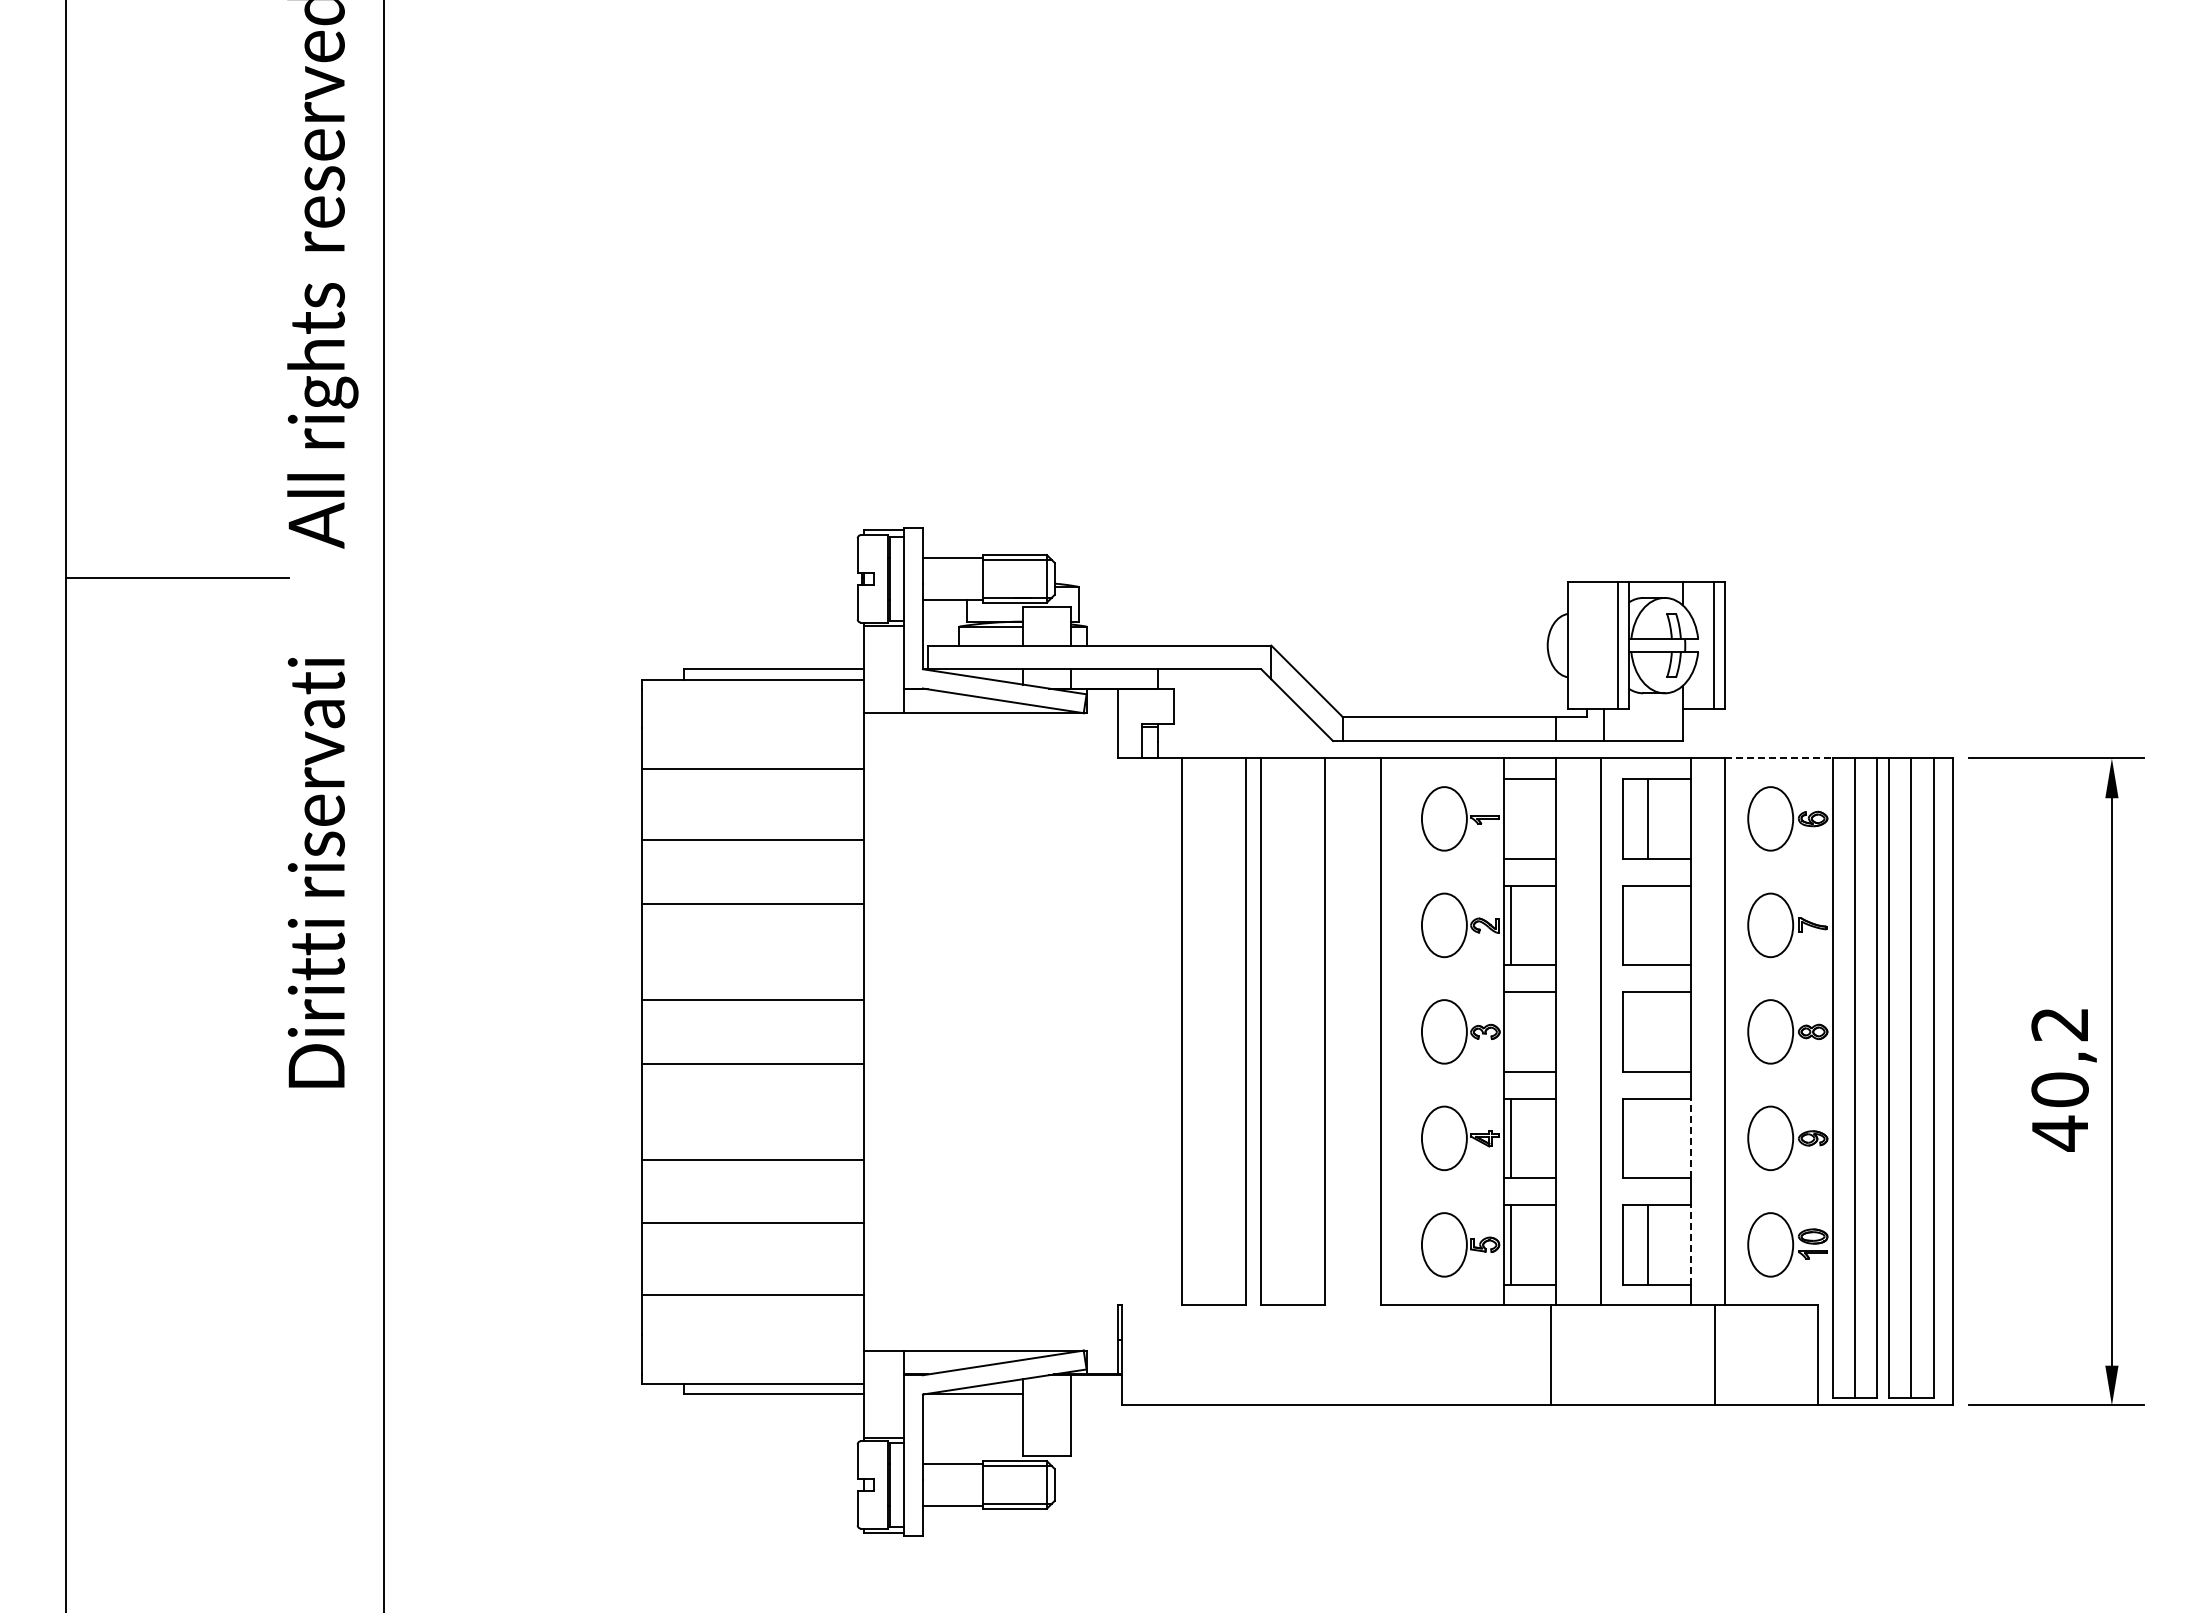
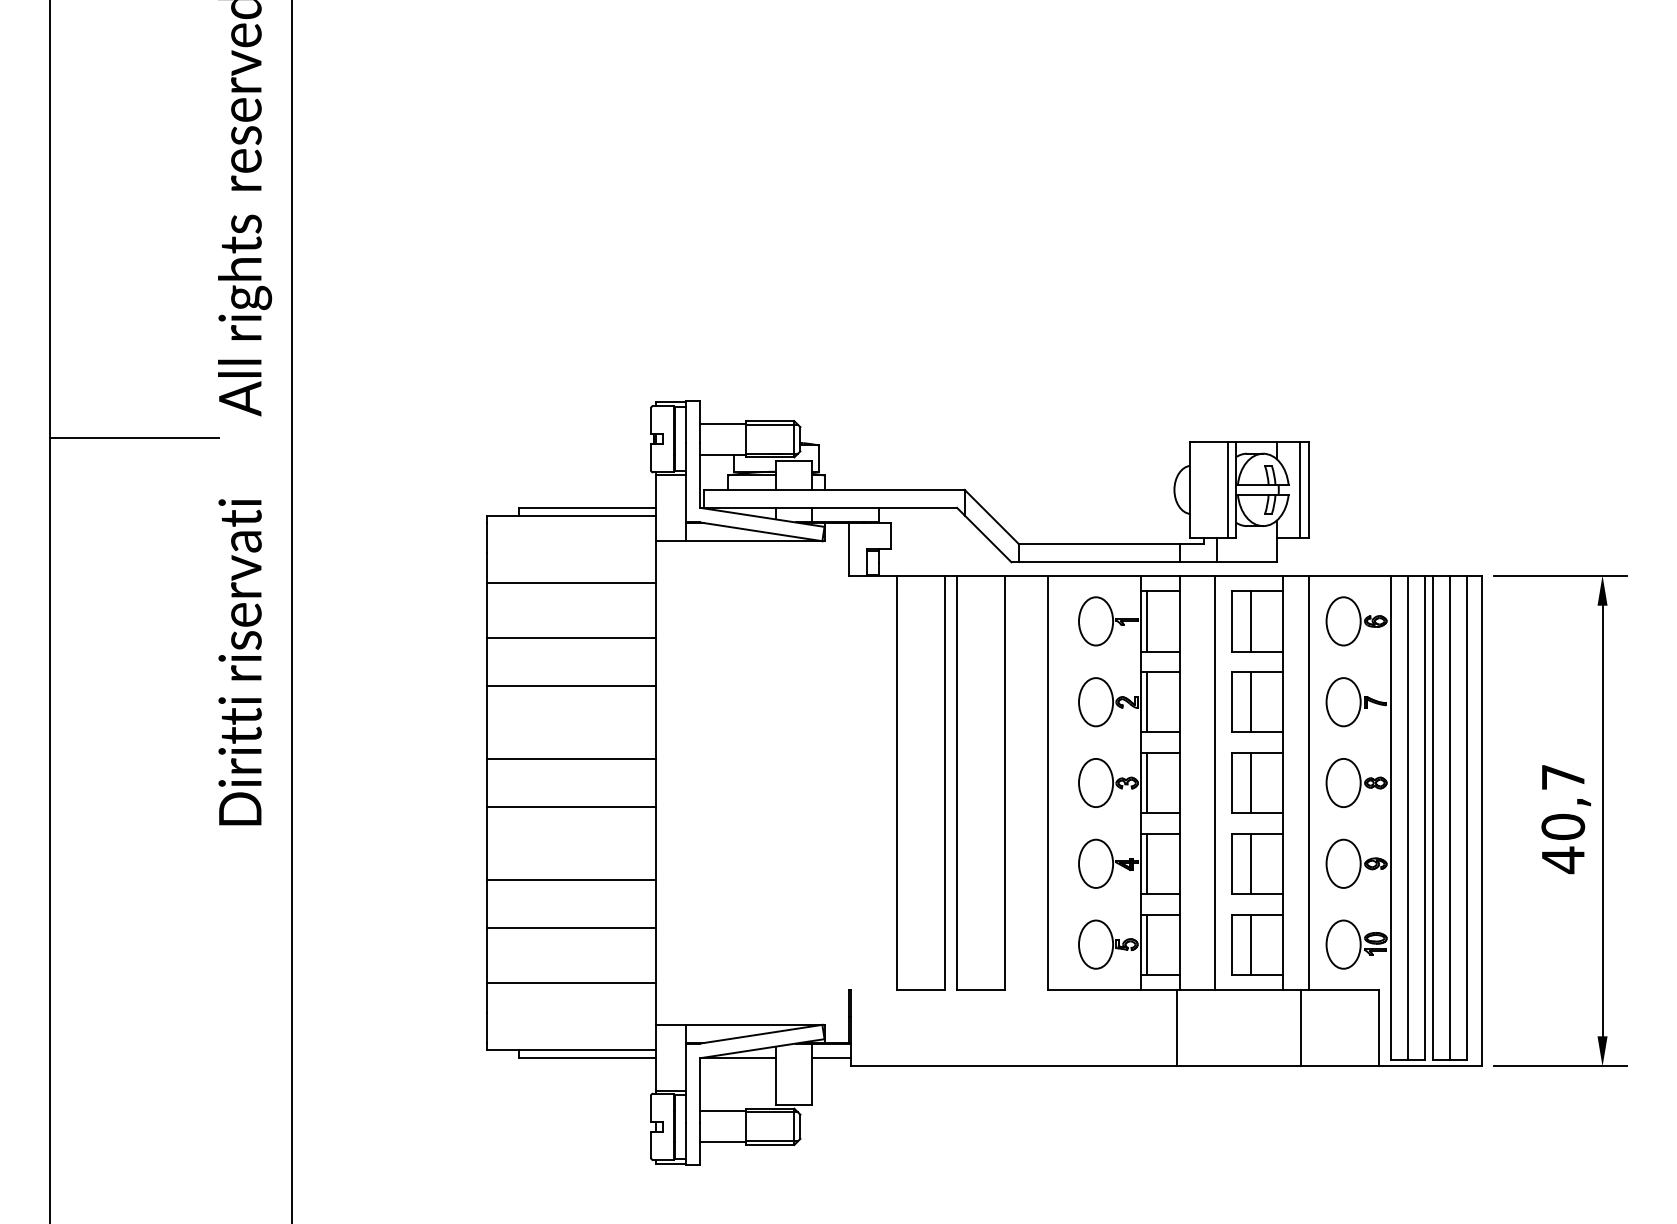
line: (1778, 758) -> (1349, 575), dashed -> solid
line: (1511, 818) -> (1146, 621), added
line: (1648, 925) -> (1250, 702), added
text: (2059, 1024) -> (1562, 777), 40,2 -> 40,7
line: (1511, 1031) -> (1146, 782), added
line: (1648, 1031) -> (1250, 782), added
line: (1648, 1138) -> (1250, 863), added
line: (1691, 1138) -> (1283, 863), dashed -> solid
line: (1691, 1244) -> (1283, 944), dashed -> solid
line: (1095, 1394) -> (831, 1058), added

